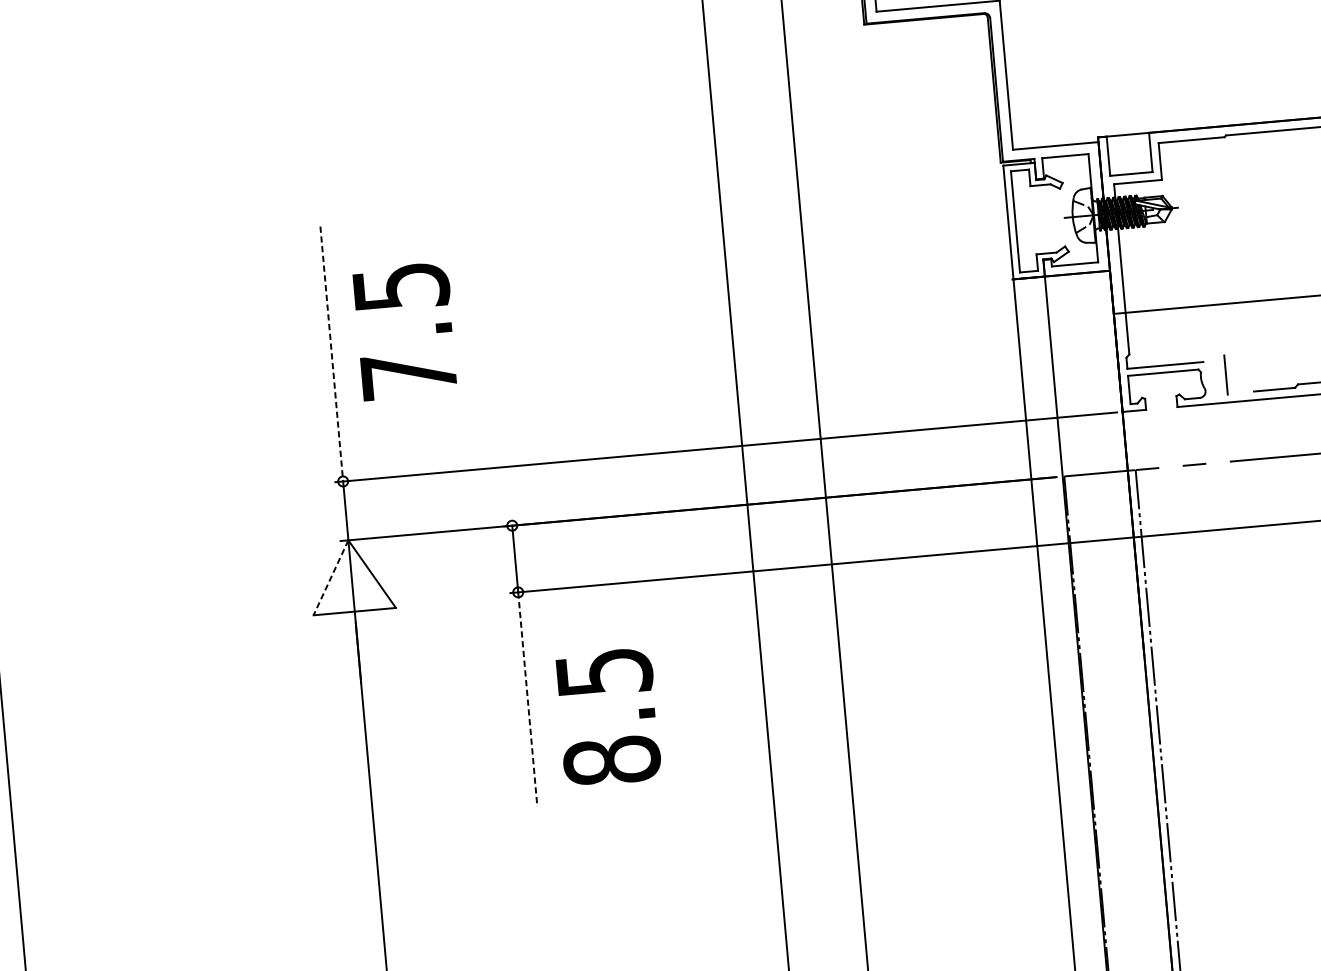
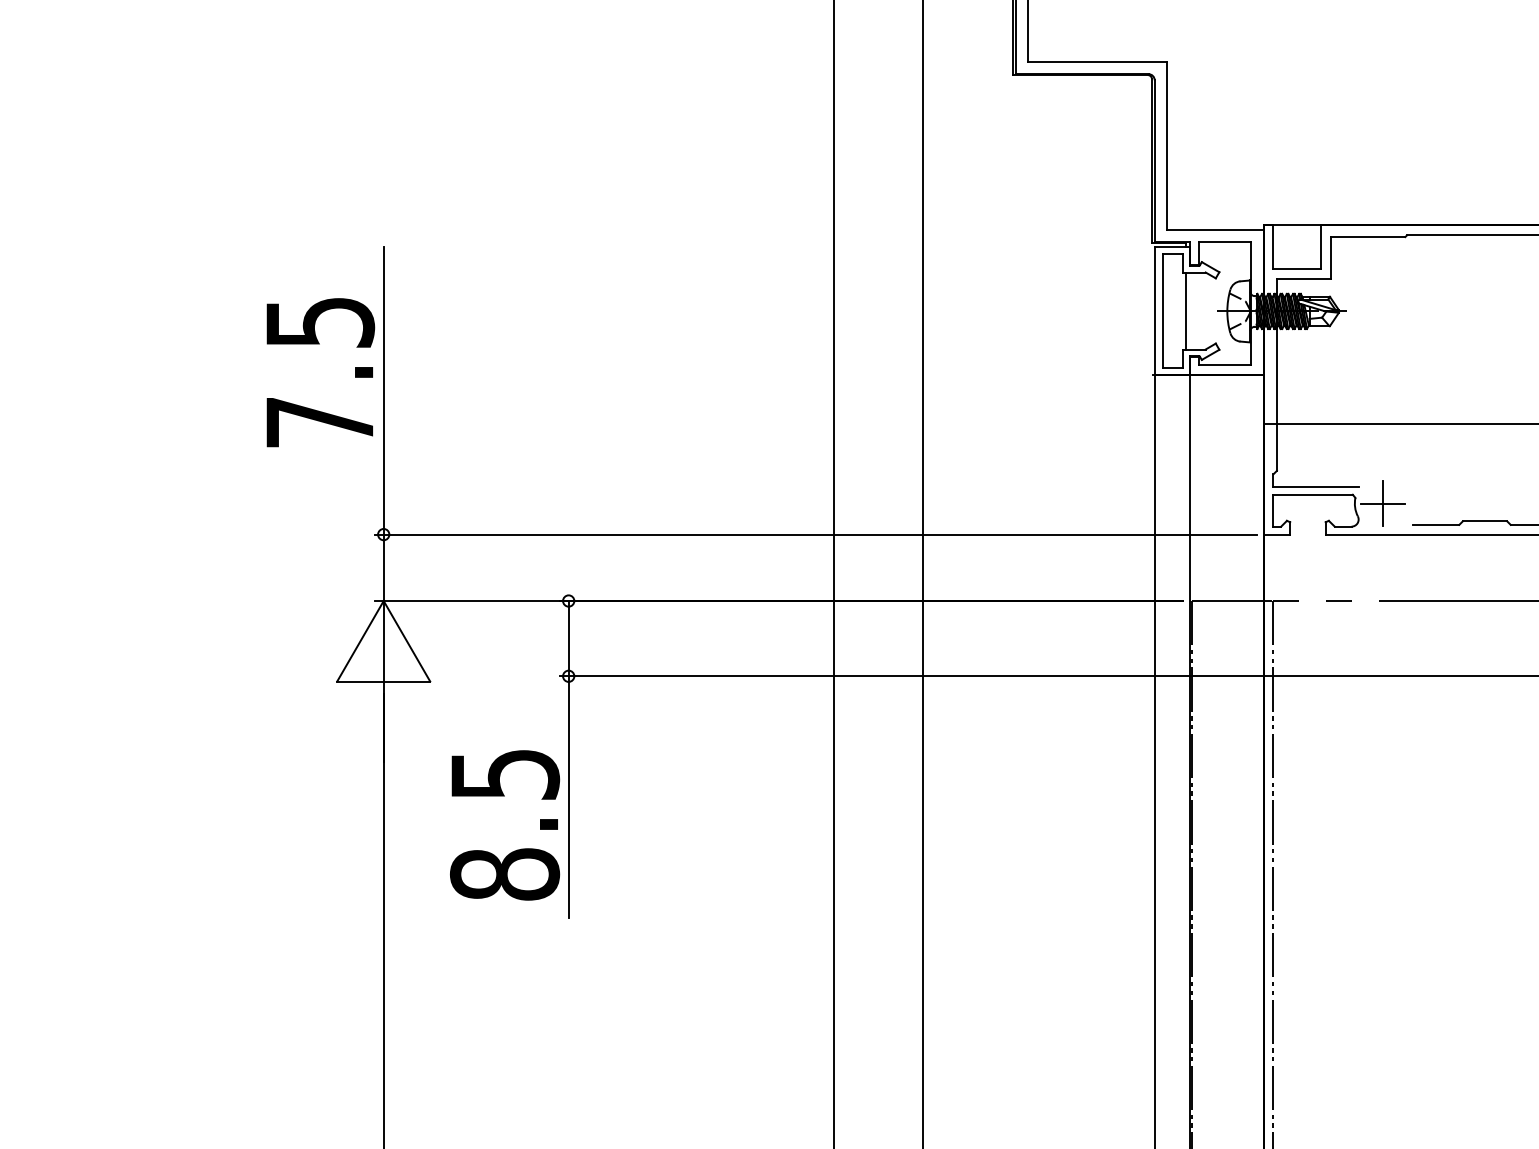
line: (1035, 219) -> (1185, 310), added
text: (405, 331) -> (320, 372), moved
line: (331, 353) -> (383, 390), dashed -> solid
line: (1226, 374) -> (1383, 503), added
line: (331, 578) -> (360, 641), dashed -> solid
line: (527, 699) -> (568, 797), dashed -> solid
text: (608, 717) -> (505, 825), moved

